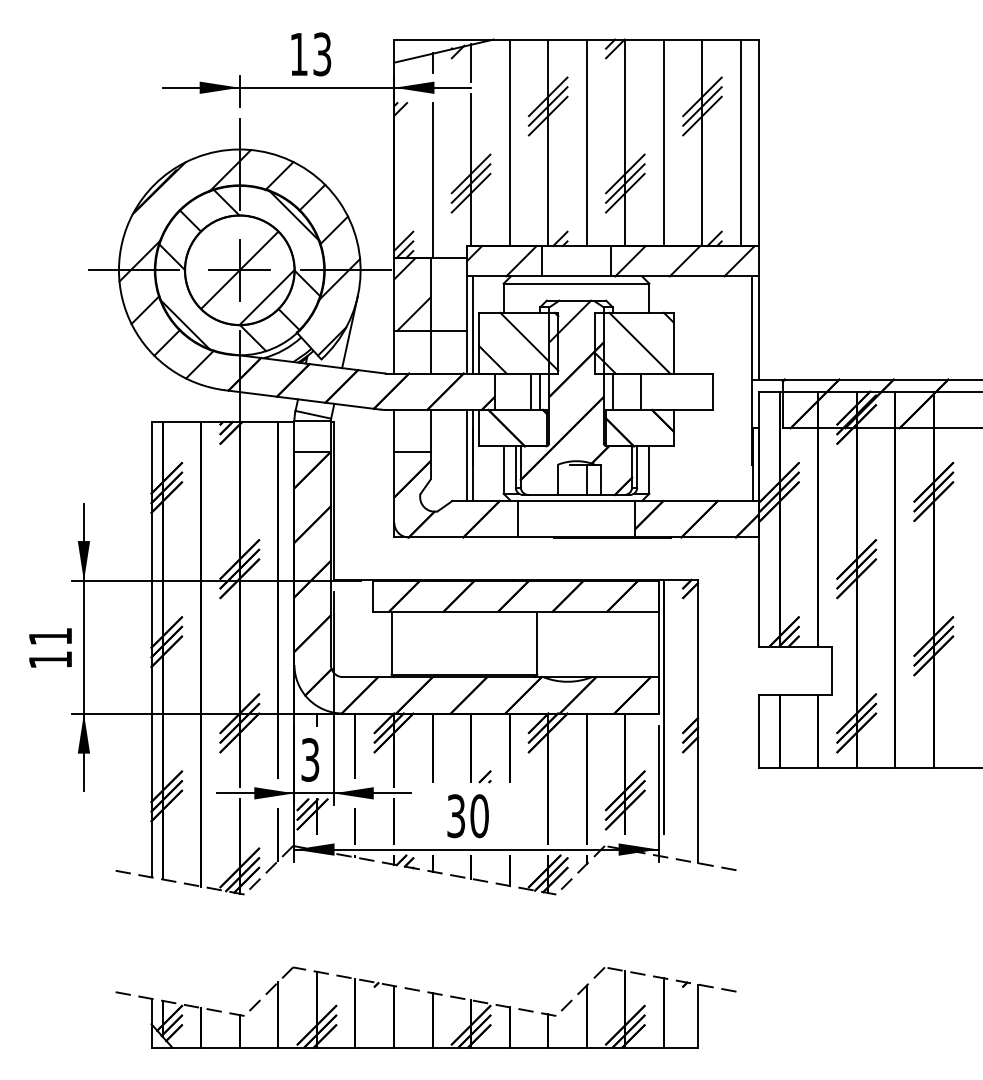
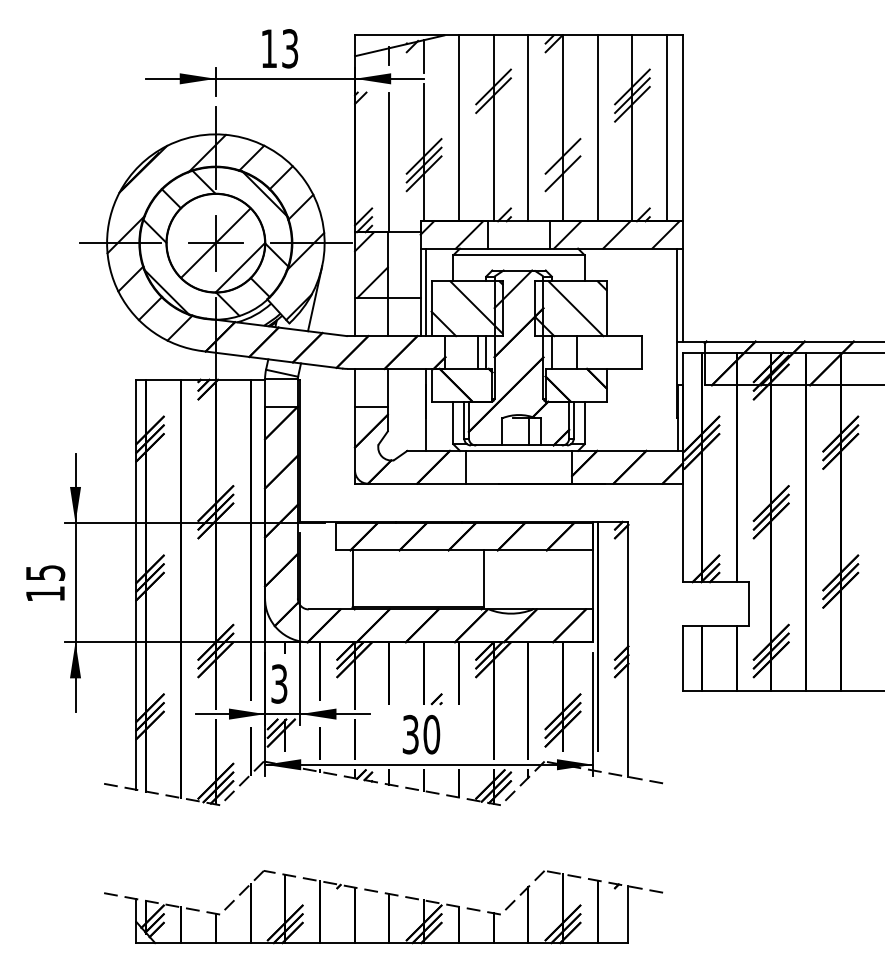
line: (547, 115) -> (492, 103), removed
line: (625, 183) -> (563, 165), removed
line: (467, 455) -> (420, 409), removed
text: (50, 636) -> (45, 572), 11 -> 15

